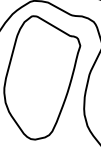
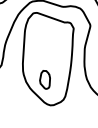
part: (29, 104) -> (44, 79), added

